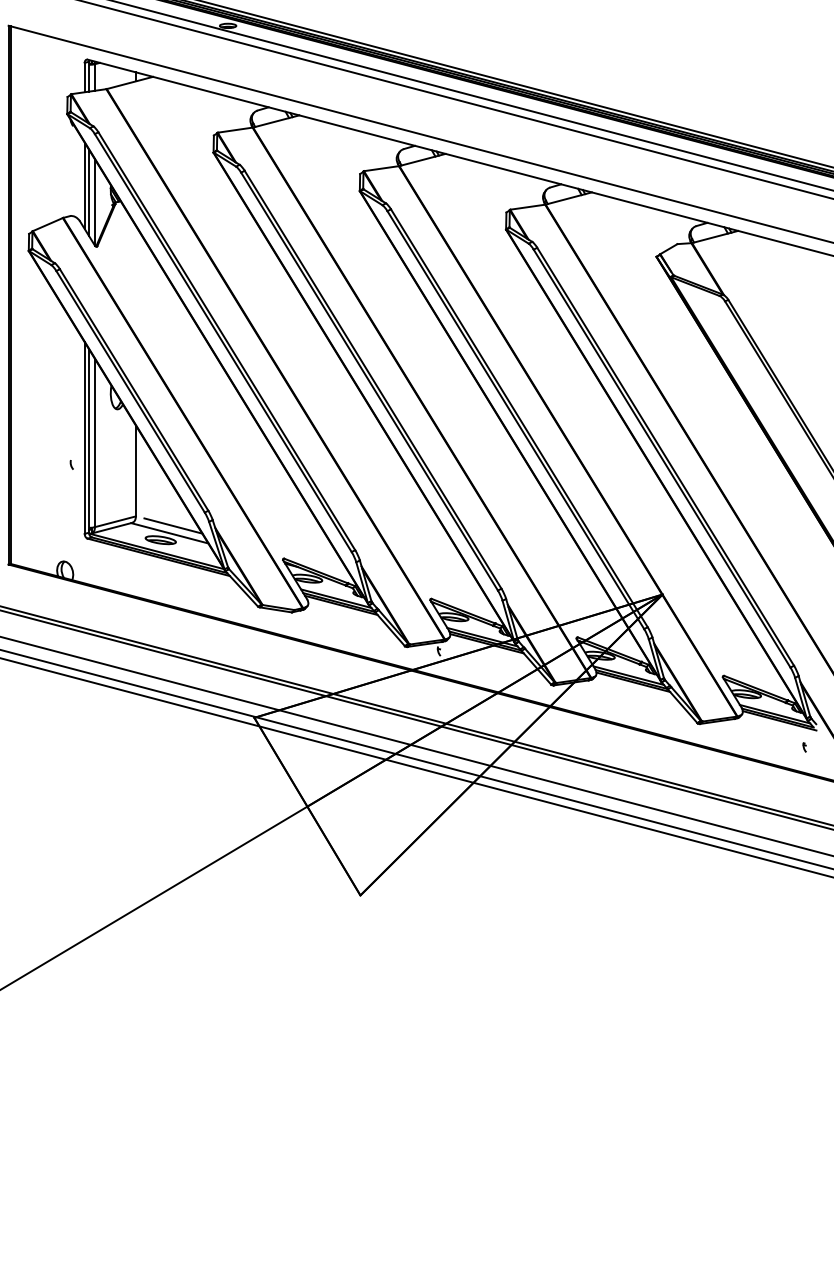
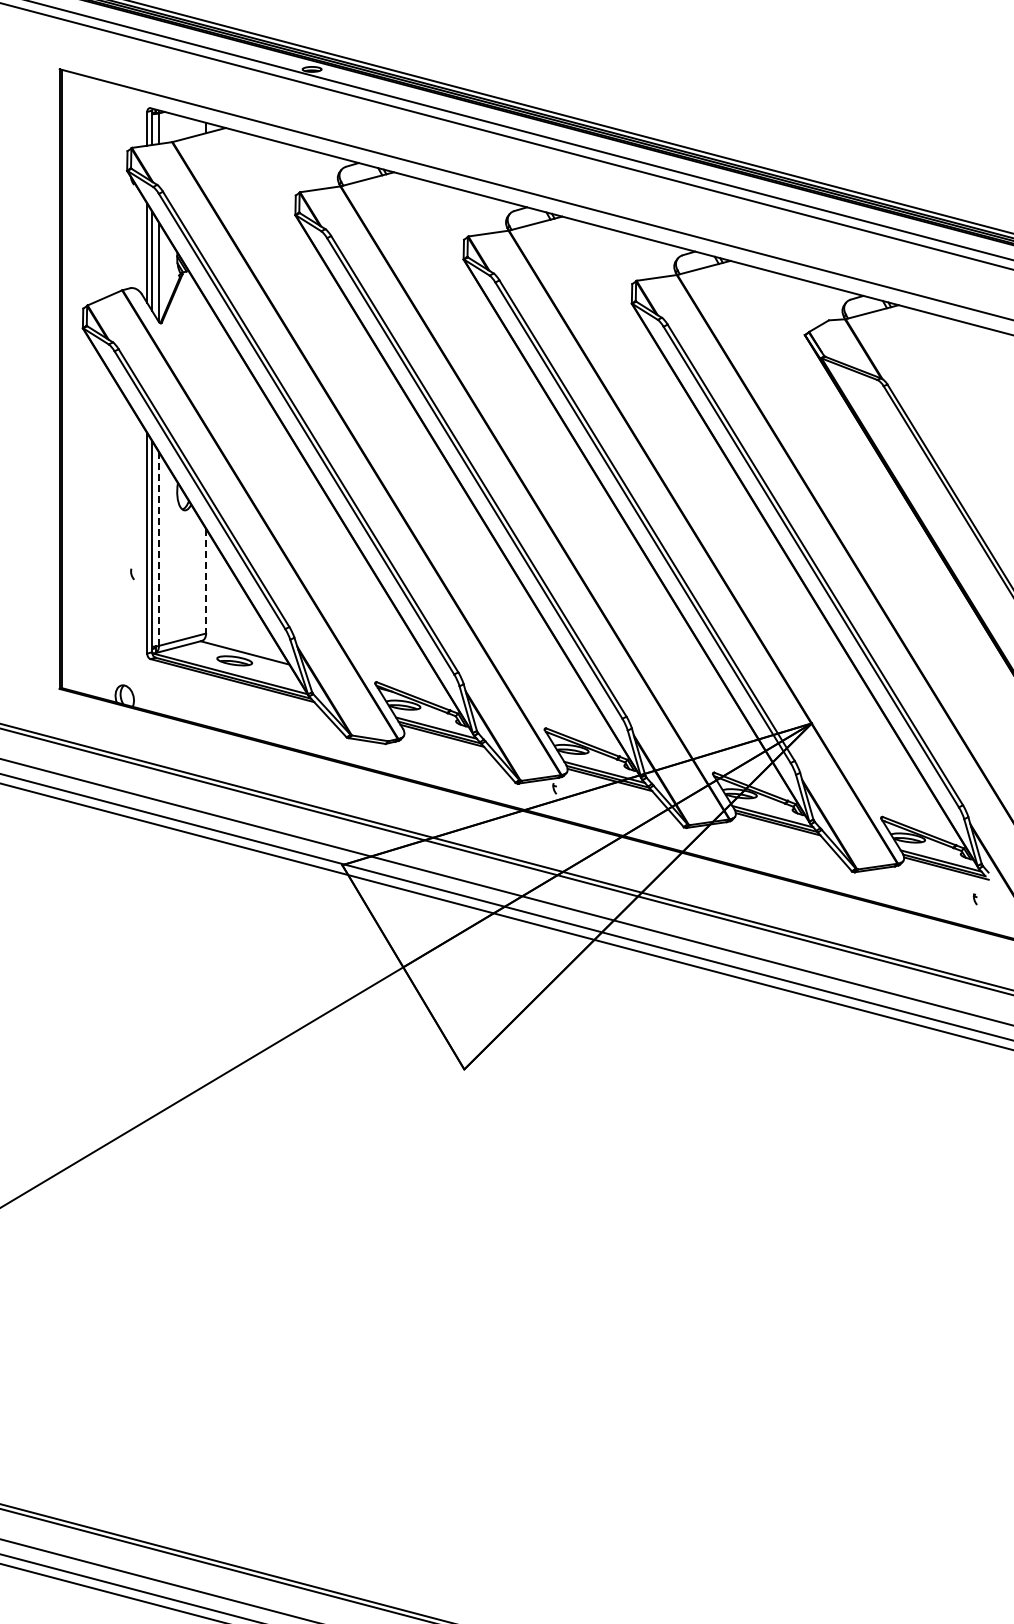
line: (94, 443) -> (158, 549), solid -> dashed
line: (136, 471) -> (206, 581), solid -> dashed
line: (172, 525) -> (248, 644), removed

